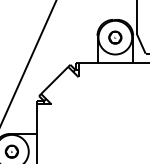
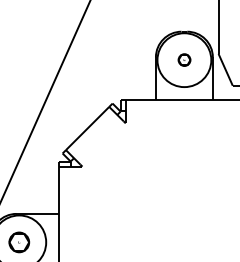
part: (115, 37) -> (184, 59), size x0.6

